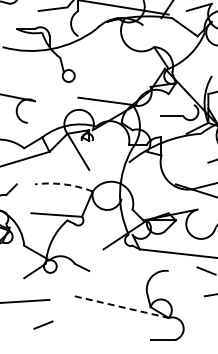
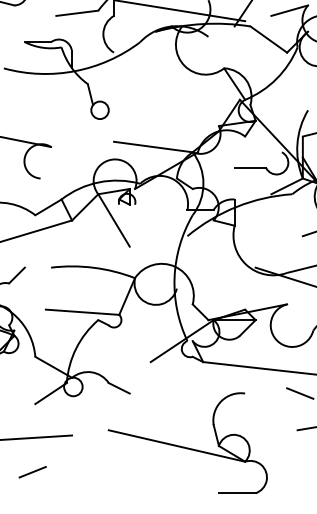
arc: (64, 184) -> (93, 267), dashed -> solid
line: (122, 307) -> (178, 446), dashed -> solid
line: (43, 324) -> (32, 471), moved

